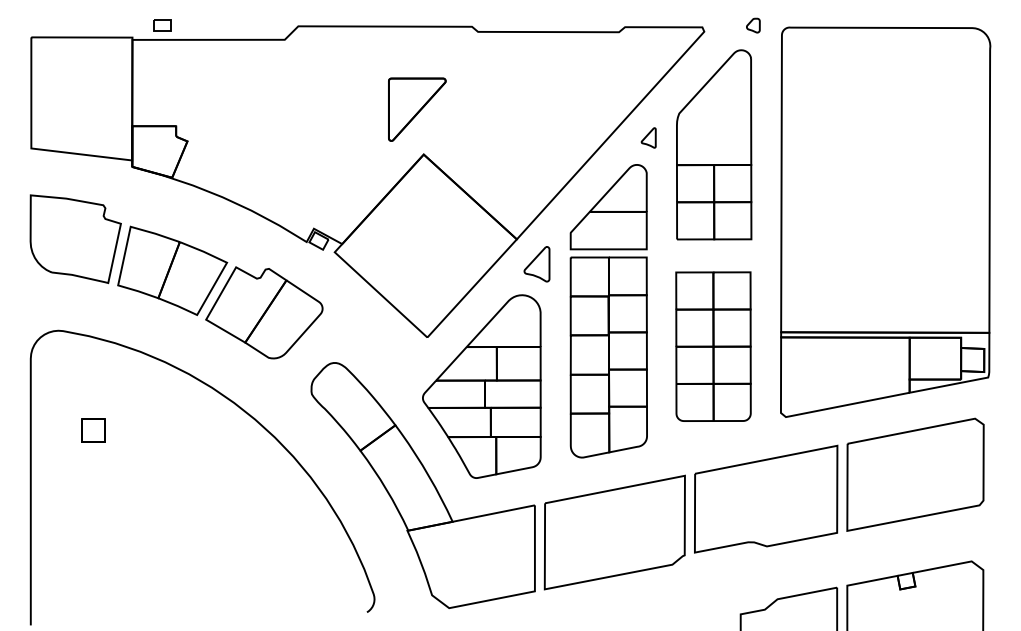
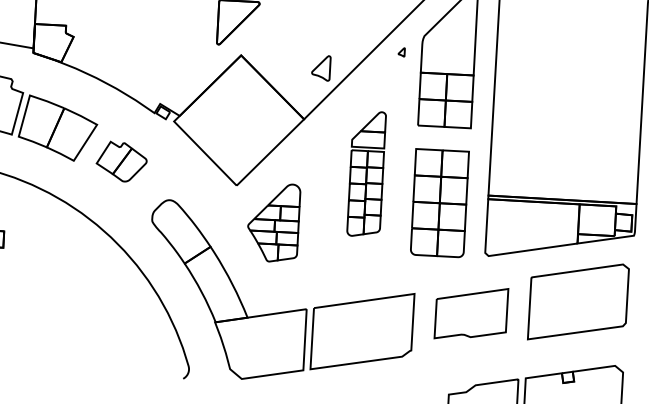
part: (648, 137) -> (401, 51), size x0.6
part: (536, 264) -> (320, 68), moved
part: (608, 311) -> (366, 174), size x0.6
part: (264, 312) -> (121, 161), size x0.6
part: (481, 386) -> (273, 222), size x0.6
part: (766, 498) -> (471, 313), size x0.7

